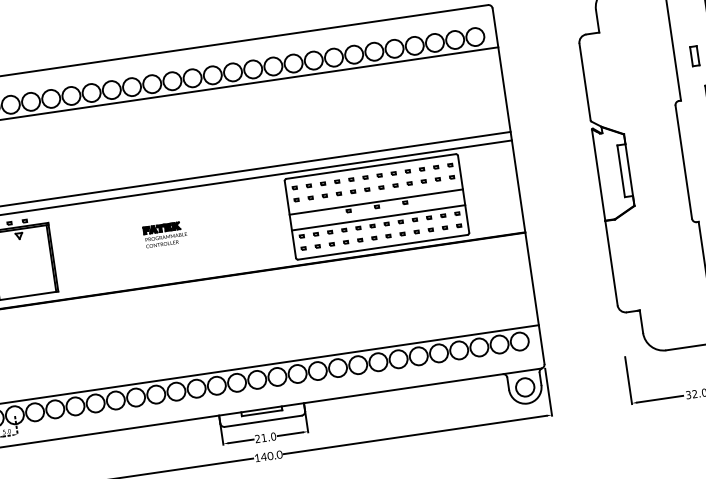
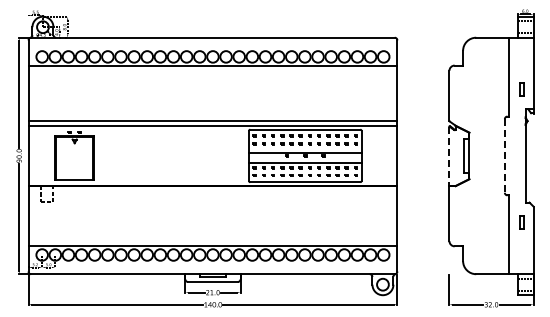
line: (683, 161) -> (504, 155), solid -> dashed
line: (598, 175) -> (449, 156), solid -> dashed
part: (164, 234) -> (167, 153), removed

